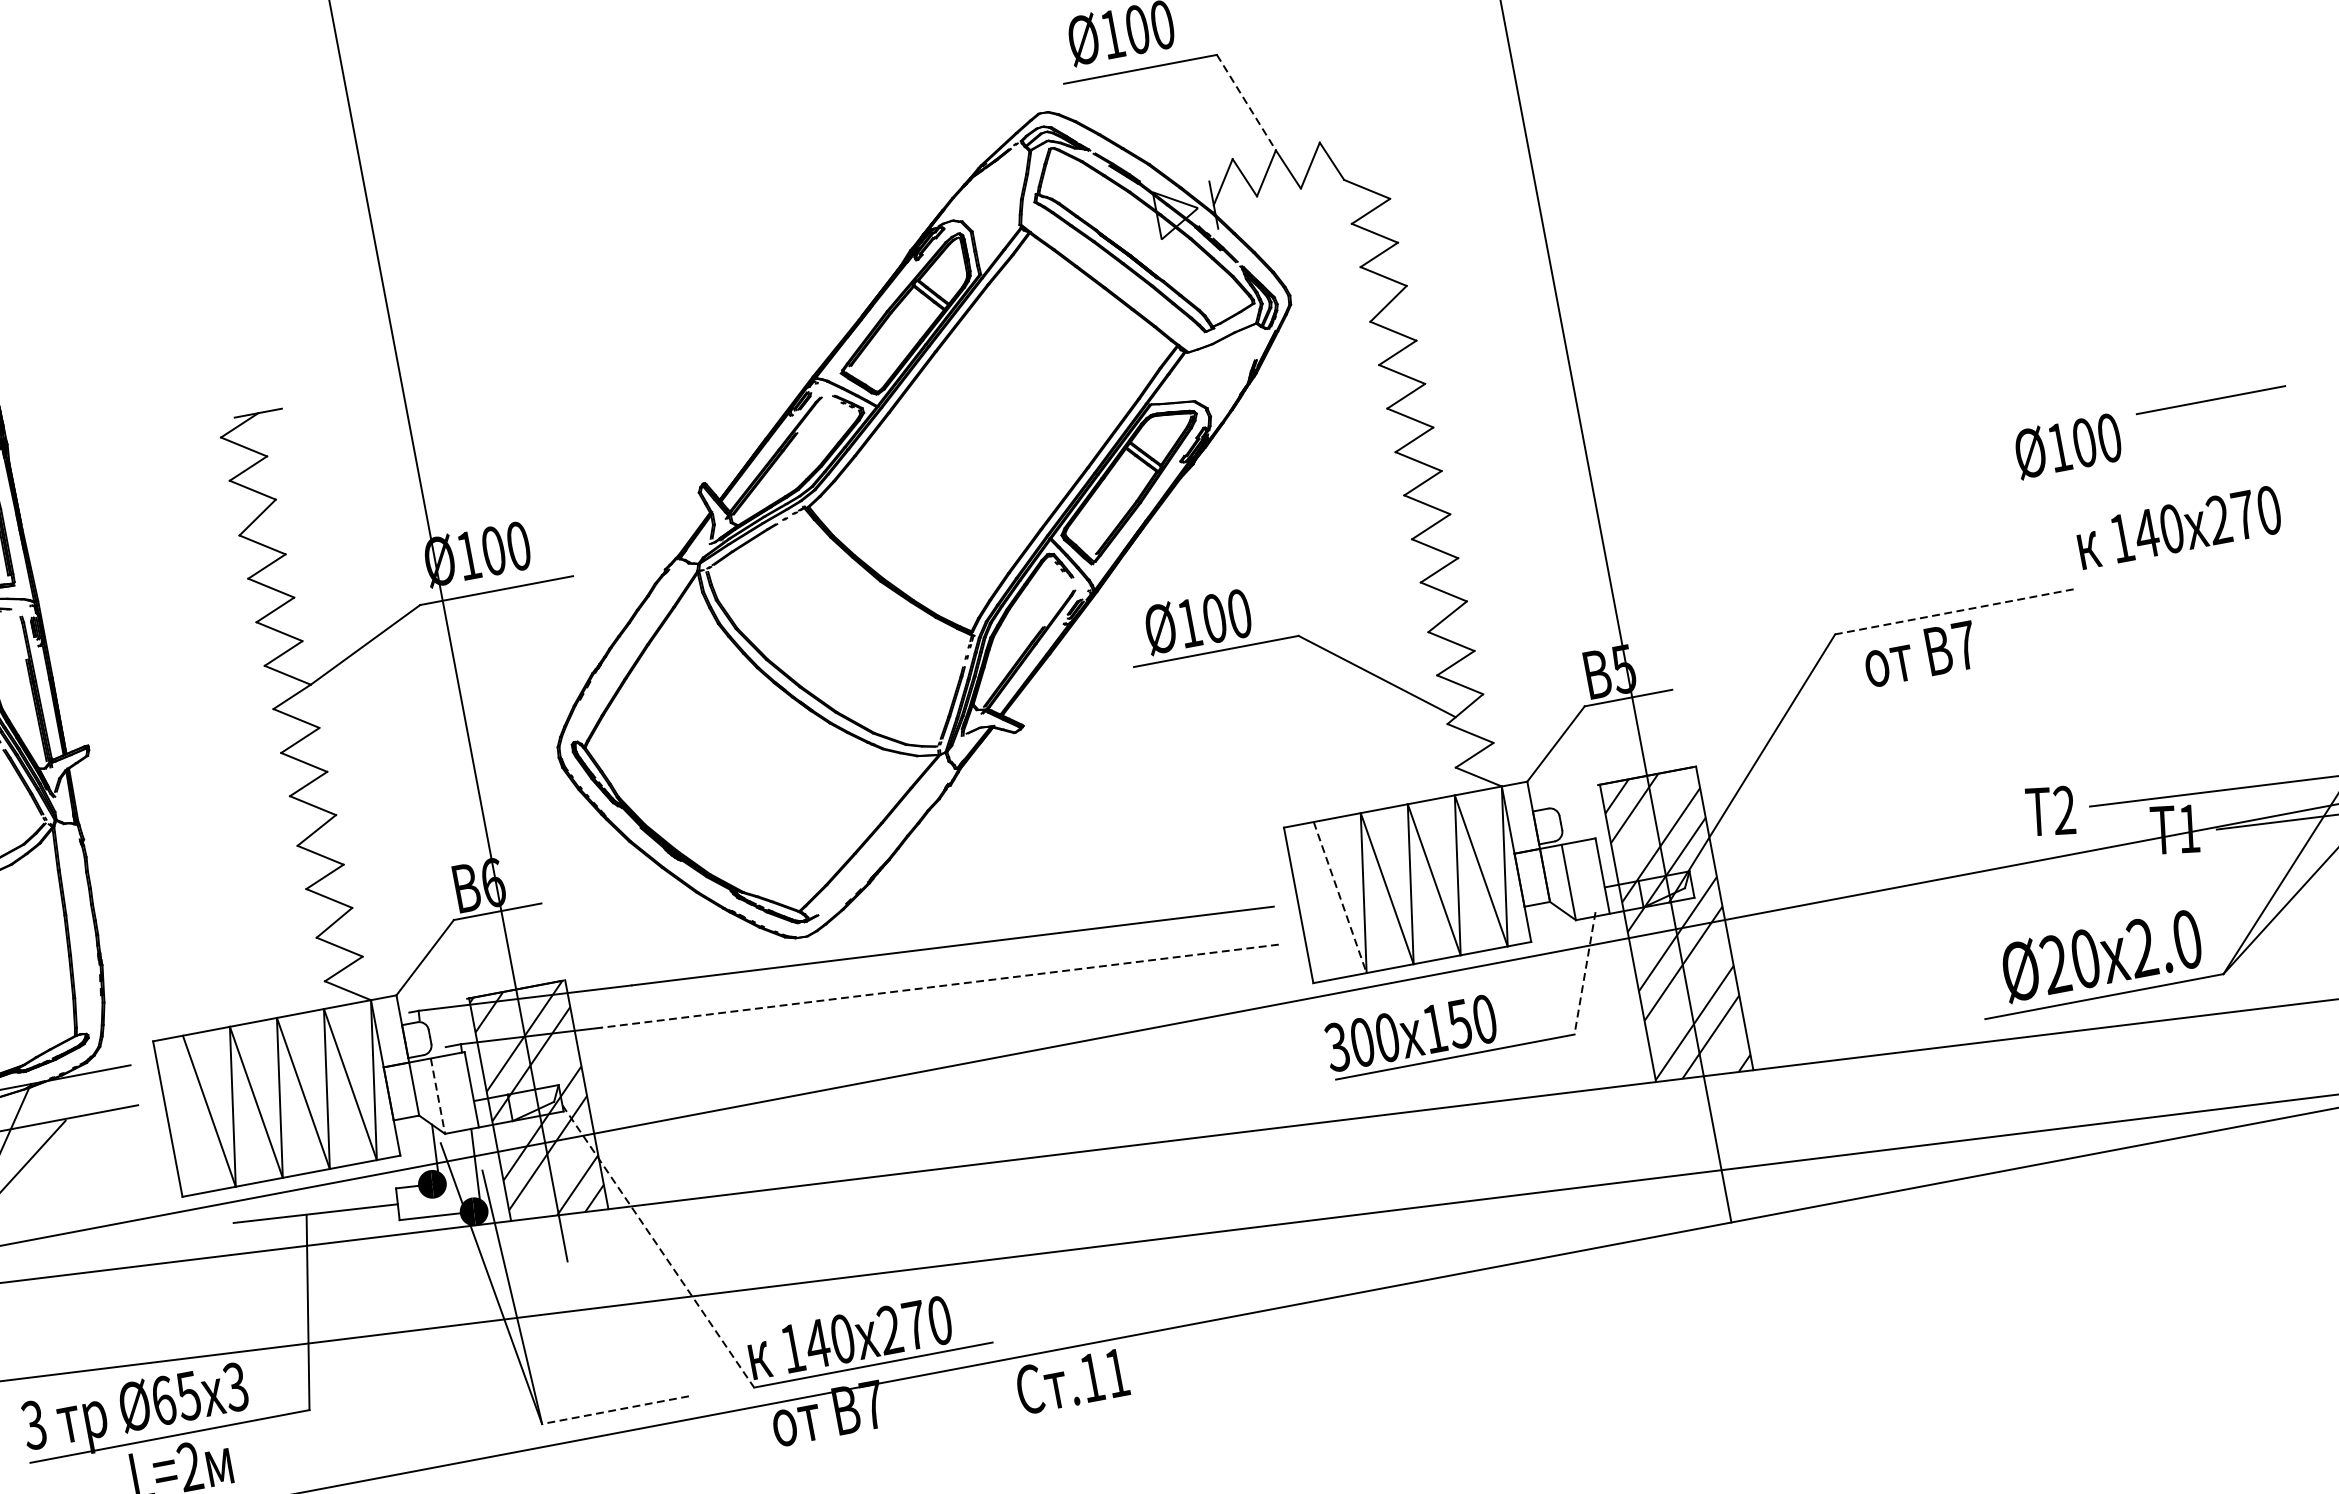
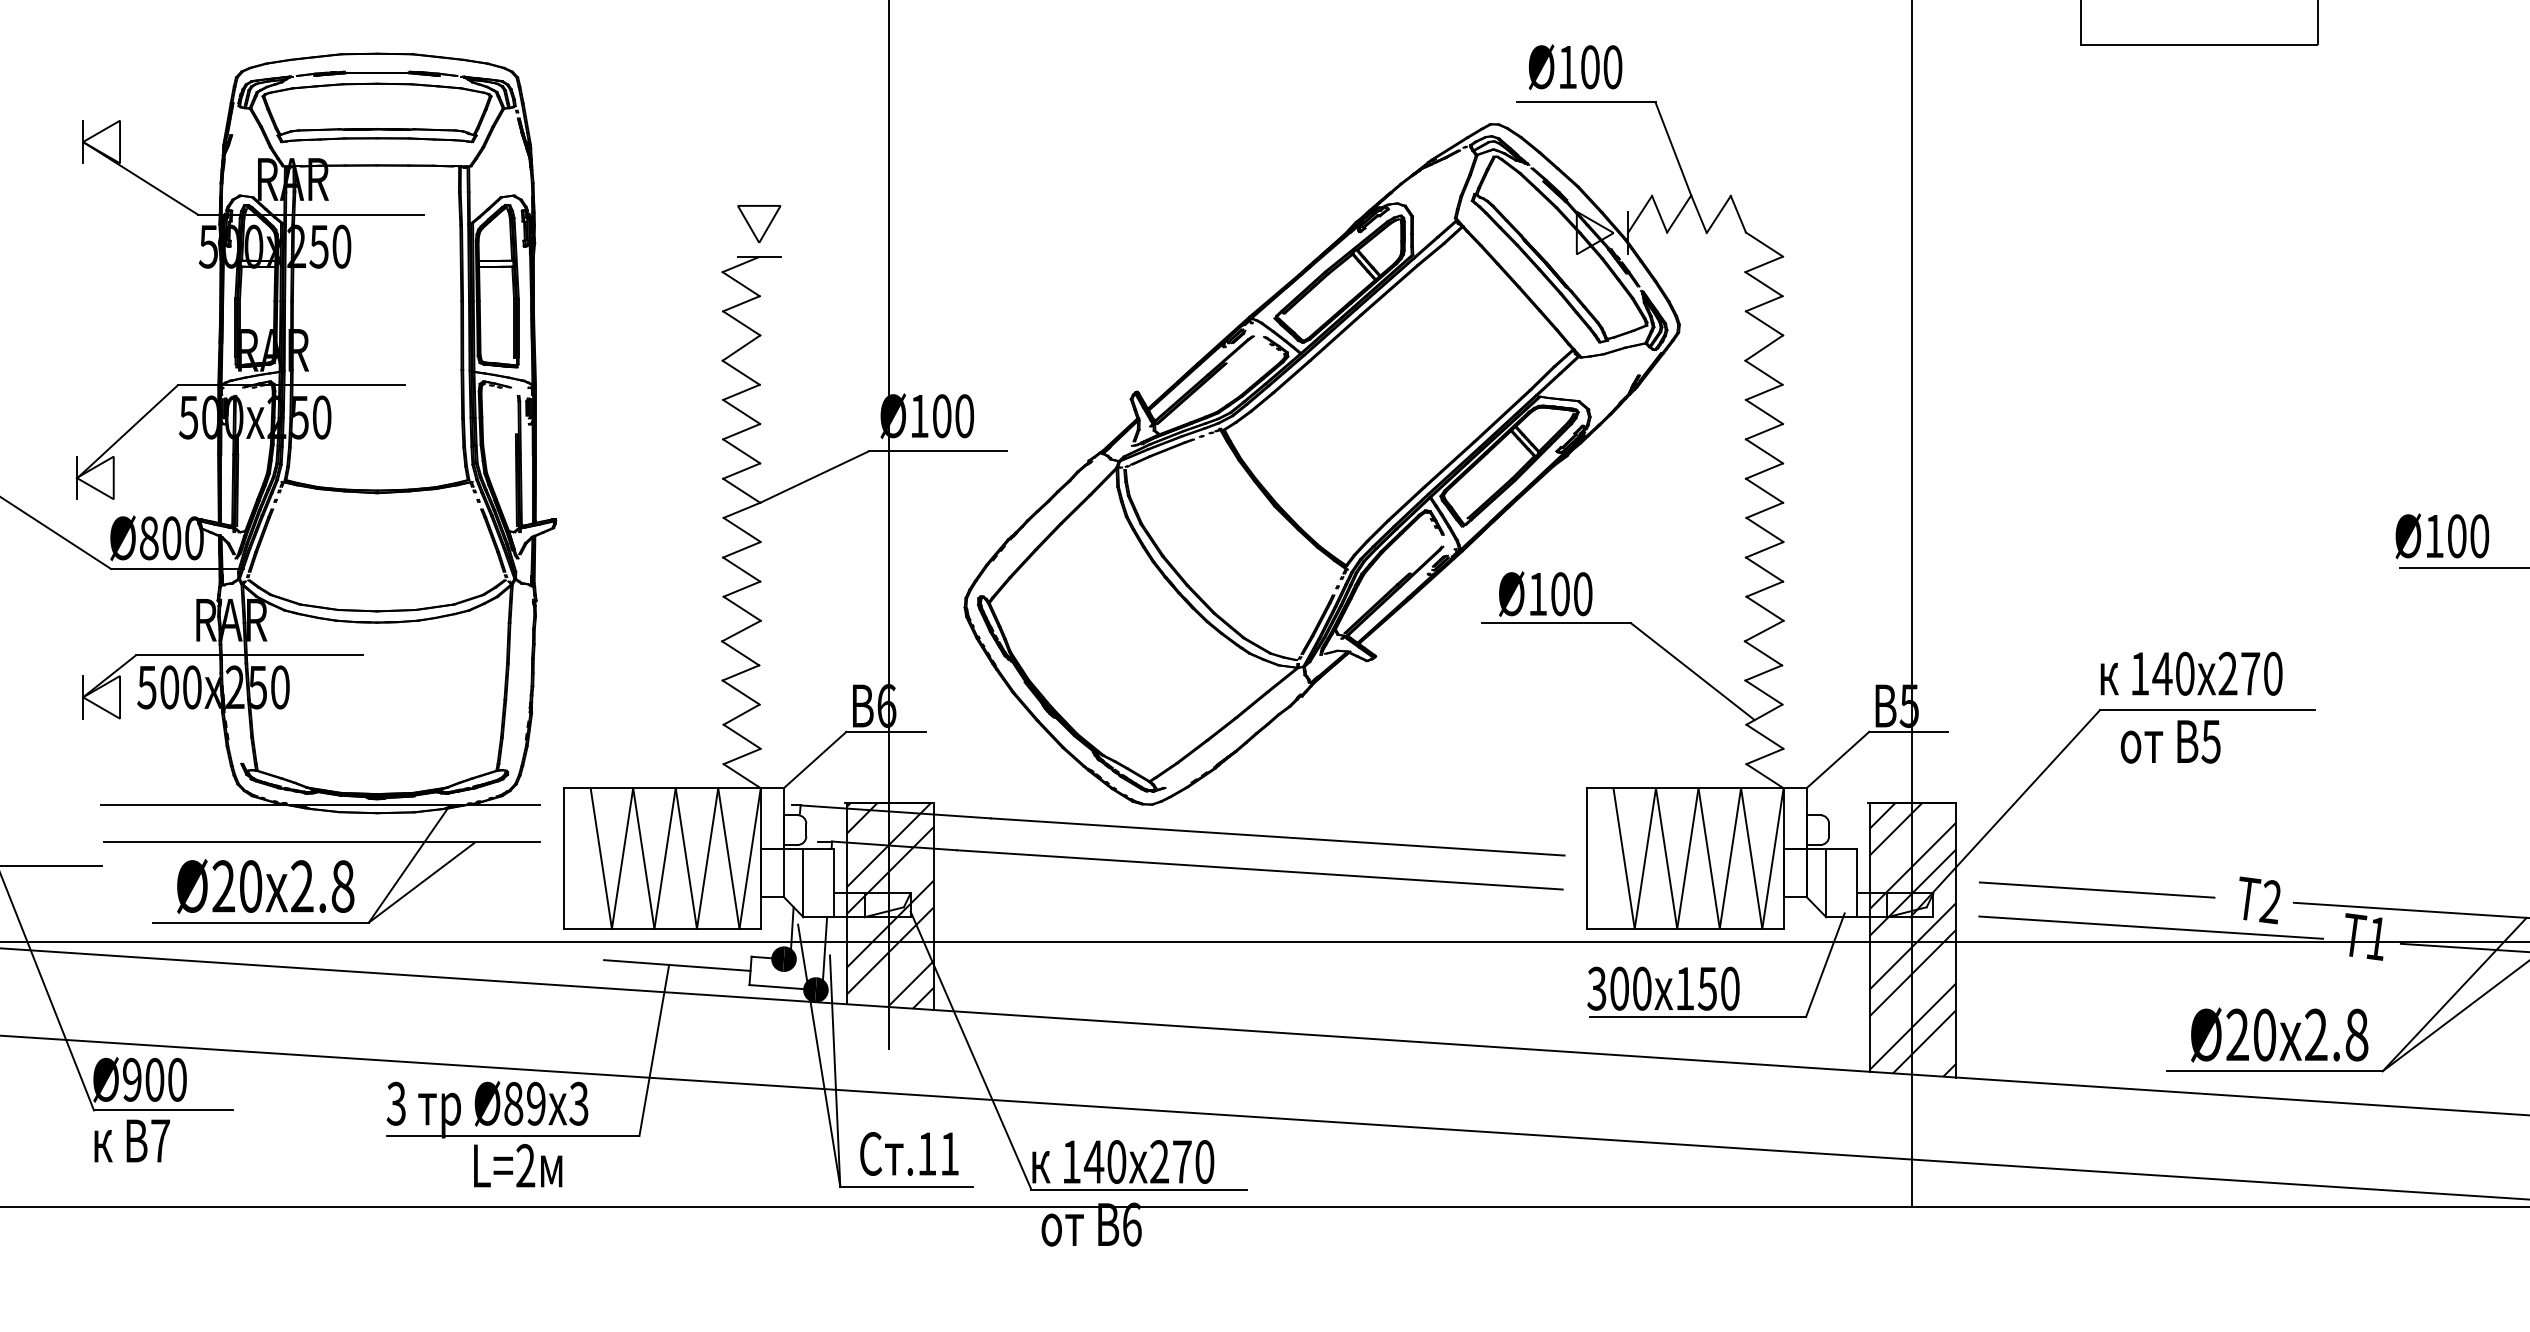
line: (1246, 102) -> (1673, 148), dashed -> solid
part: (251, 377) -> (759, 224), added
text: (2068, 446) -> (2442, 536), moved
text: (2178, 527) -> (2191, 673), moved
line: (1954, 611) -> (2207, 710), dashed -> solid
text: (1964, 645) -> (2210, 741), 7 -> 5
line: (1868, 833) -> (2096, 889), added
line: (1937, 863) -> (2151, 927), added
line: (1340, 898) -> (1624, 859), dashed -> solid
text: (2186, 939) -> (2356, 1034), Ø20x2.0 -> Ø20x2.8
line: (1585, 973) -> (1825, 965), dashed -> solid
line: (939, 985) -> (1259, 869), dashed -> solid
line: (438, 1096) -> (803, 883), dashed -> solid
line: (658, 1246) -> (971, 1050), dashed -> solid
text: (1072, 1380) -> (909, 1153), moved
text: (175, 1398) -> (524, 1103), Ø65 -> Ø89
text: (873, 1404) -> (1132, 1224), 7 -> 6
line: (615, 1410) -> (906, 1186), dashed -> solid

